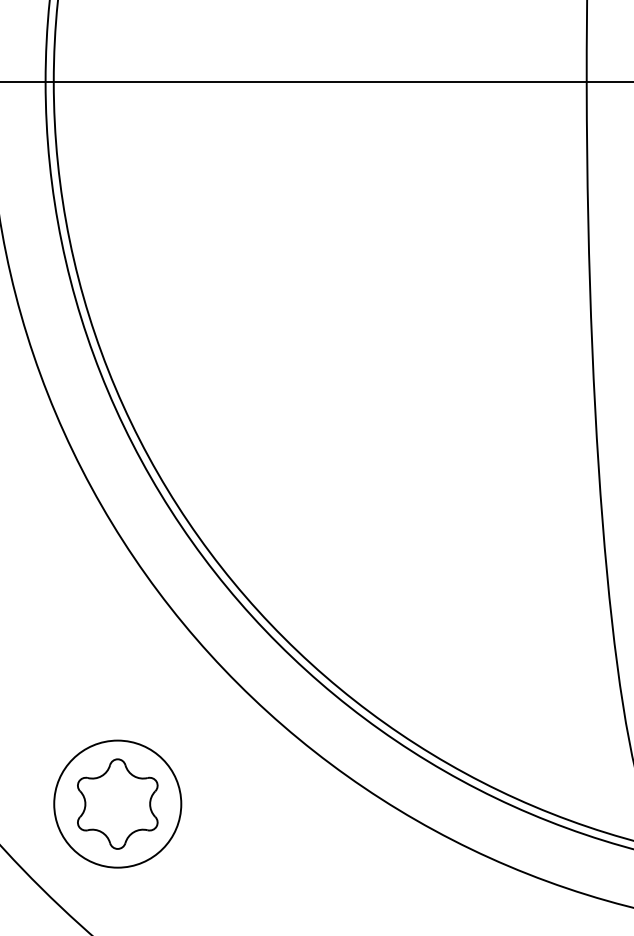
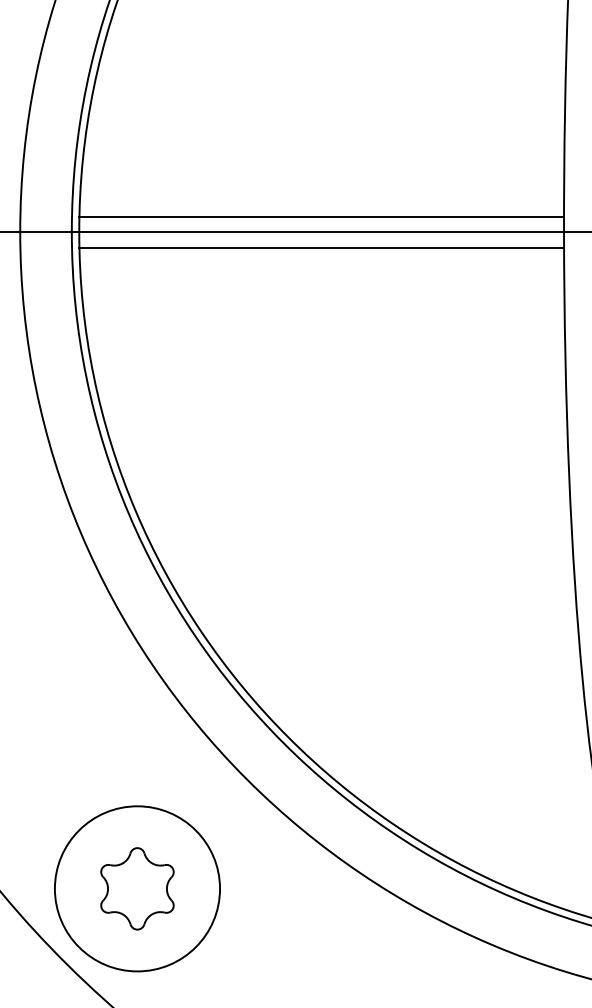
line: (320, 64) -> (321, 216), added
line: (320, 99) -> (321, 247), added
circle: (117, 803) -> (137, 888), size x1.43

